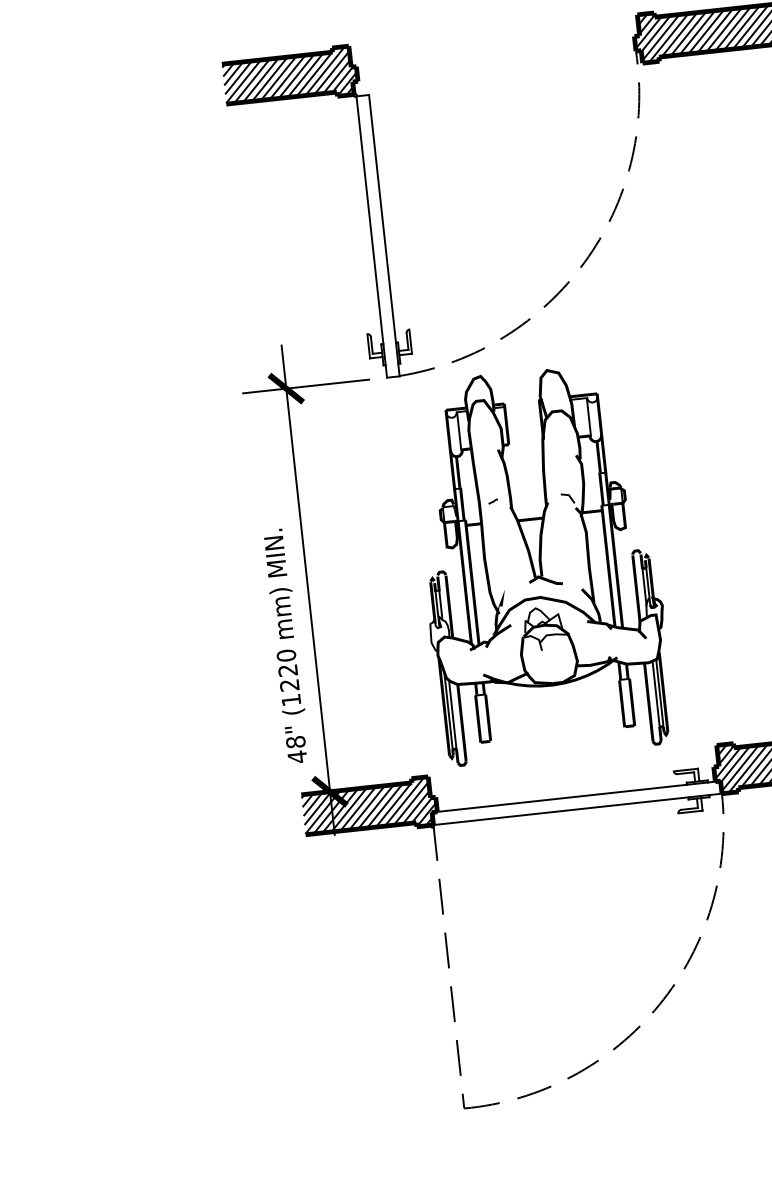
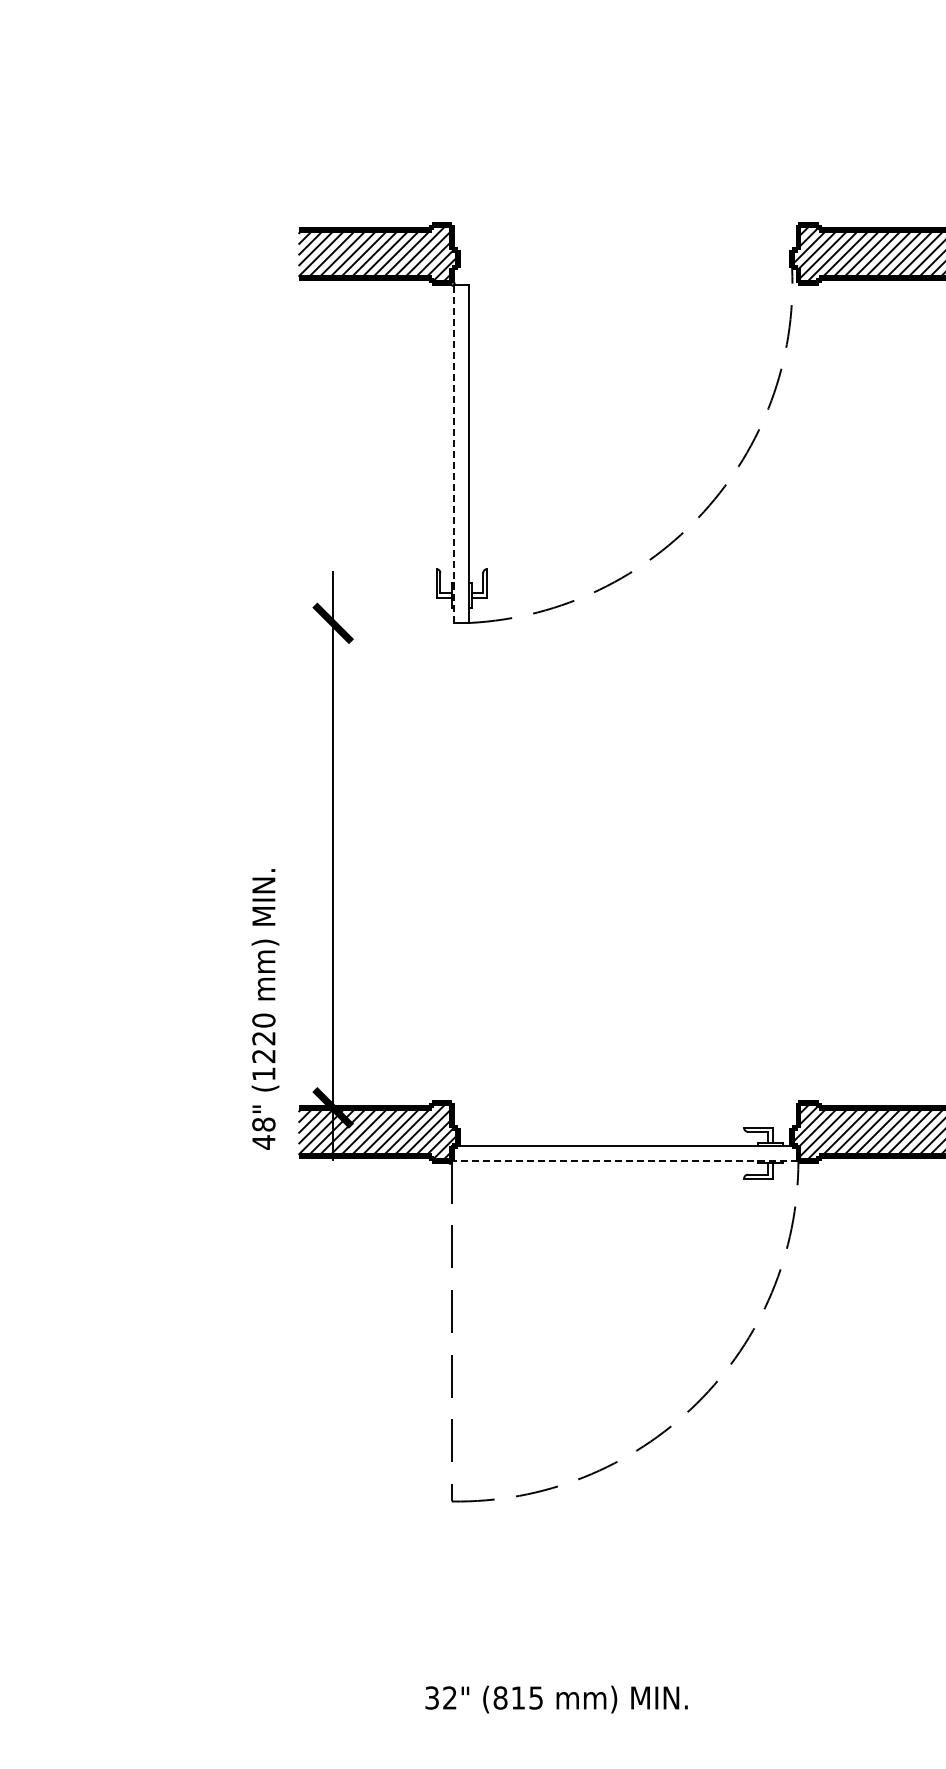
line: (371, 236) -> (454, 453), solid -> dashed
line: (305, 386) -> (356, 623), removed
part: (540, 563) -> (612, 863), removed
text: (286, 646) -> (265, 1009), moved
line: (577, 809) -> (624, 1160), solid -> dashed

